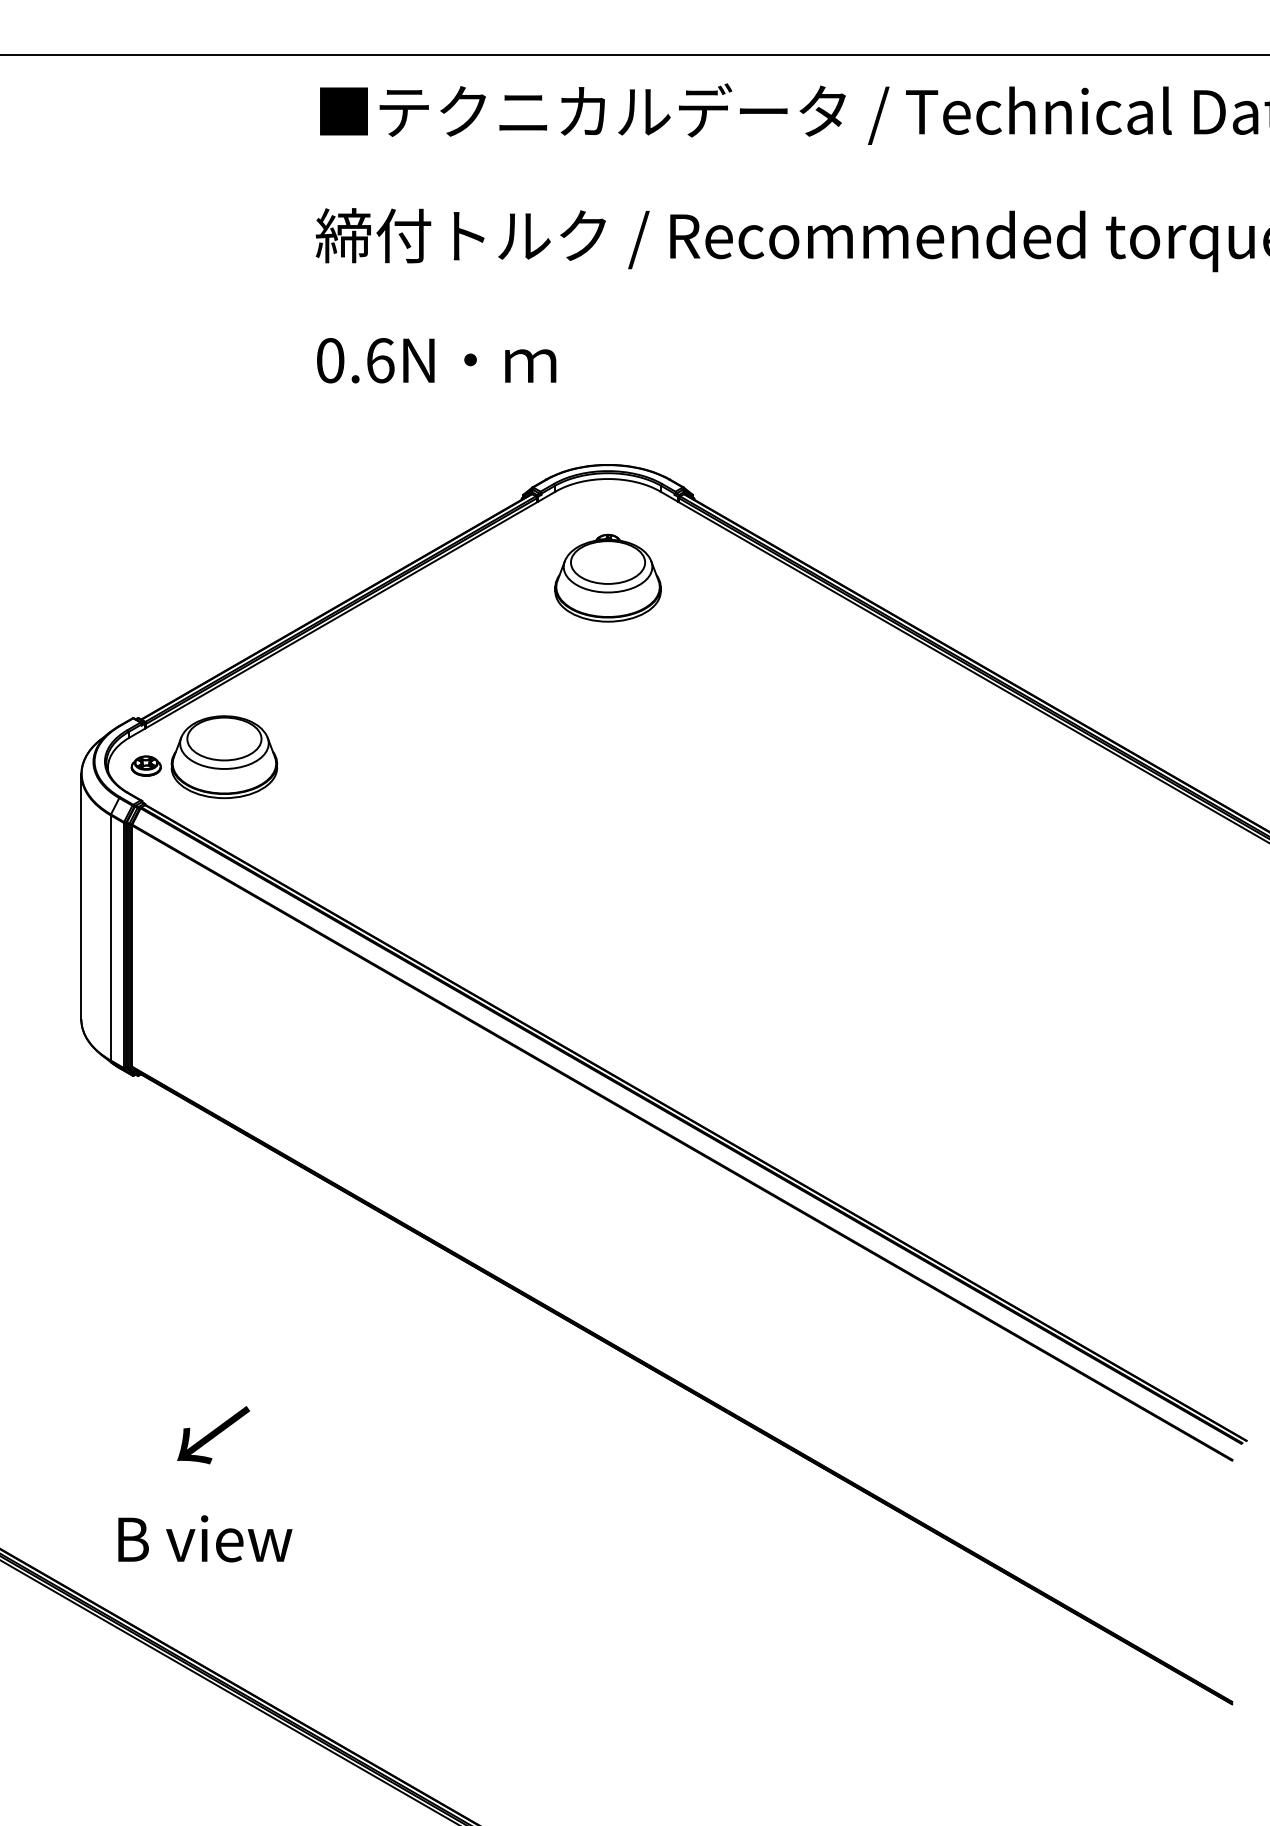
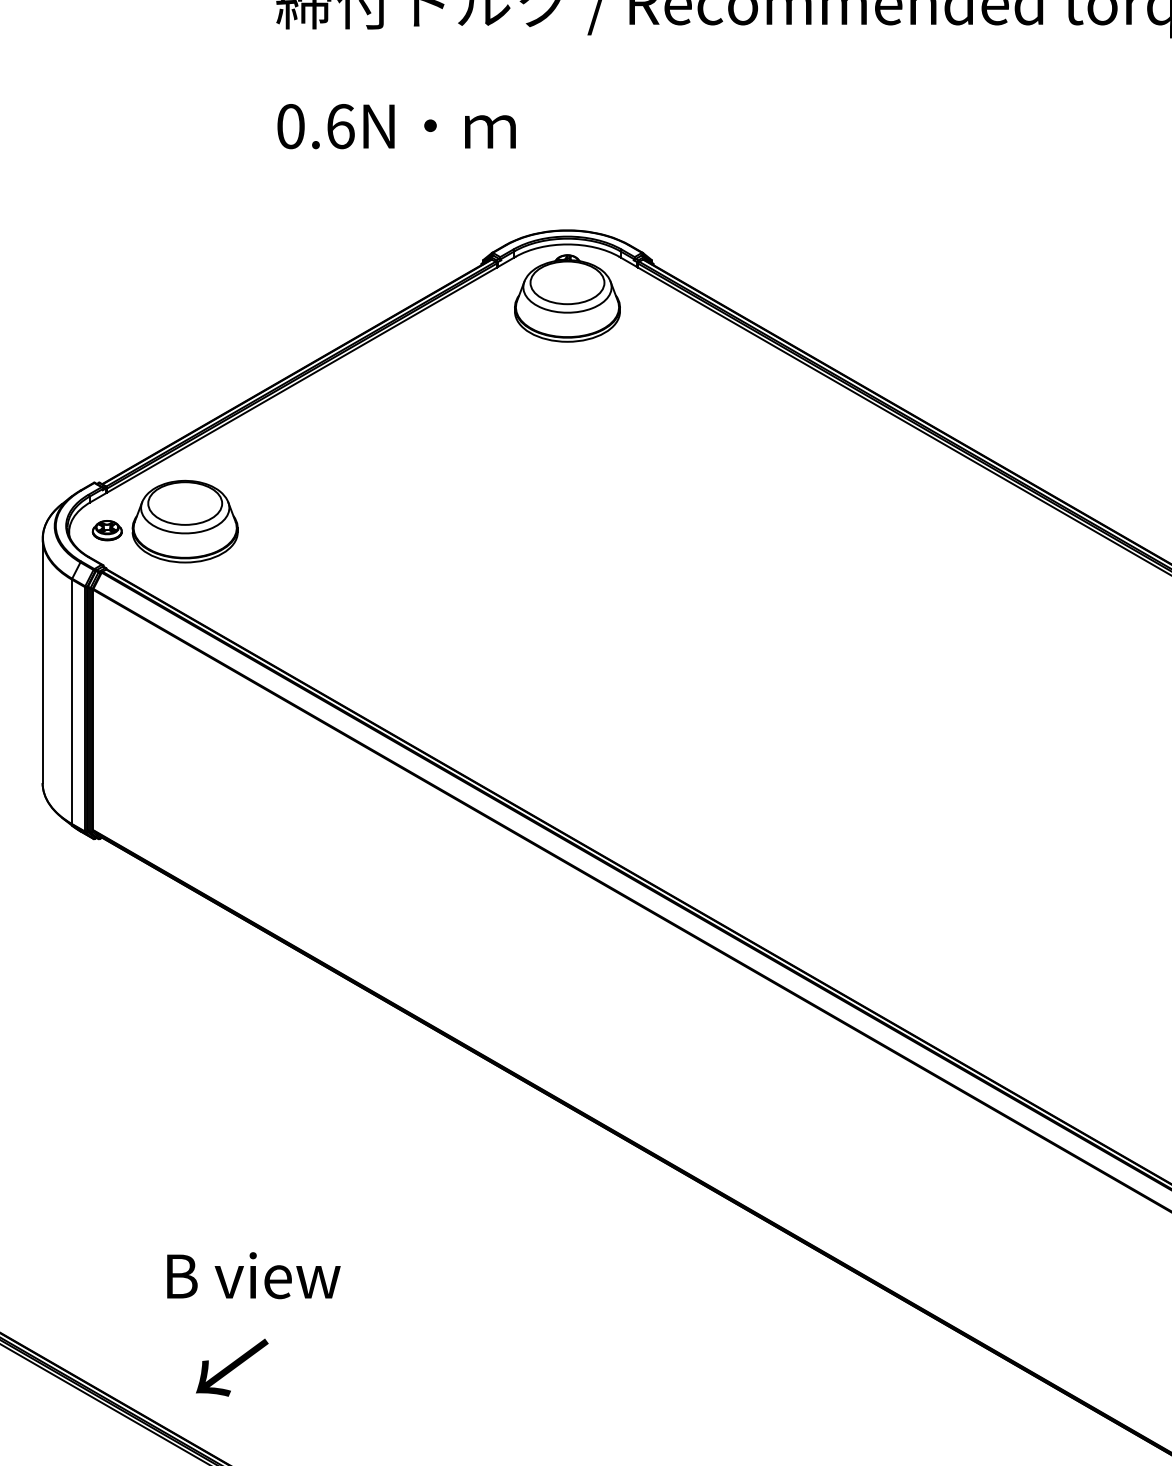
part: (607, 577) -> (566, 297), moved
text: (213, 1435) -> (232, 1368), moved
text: (205, 1538) -> (254, 1275), moved

